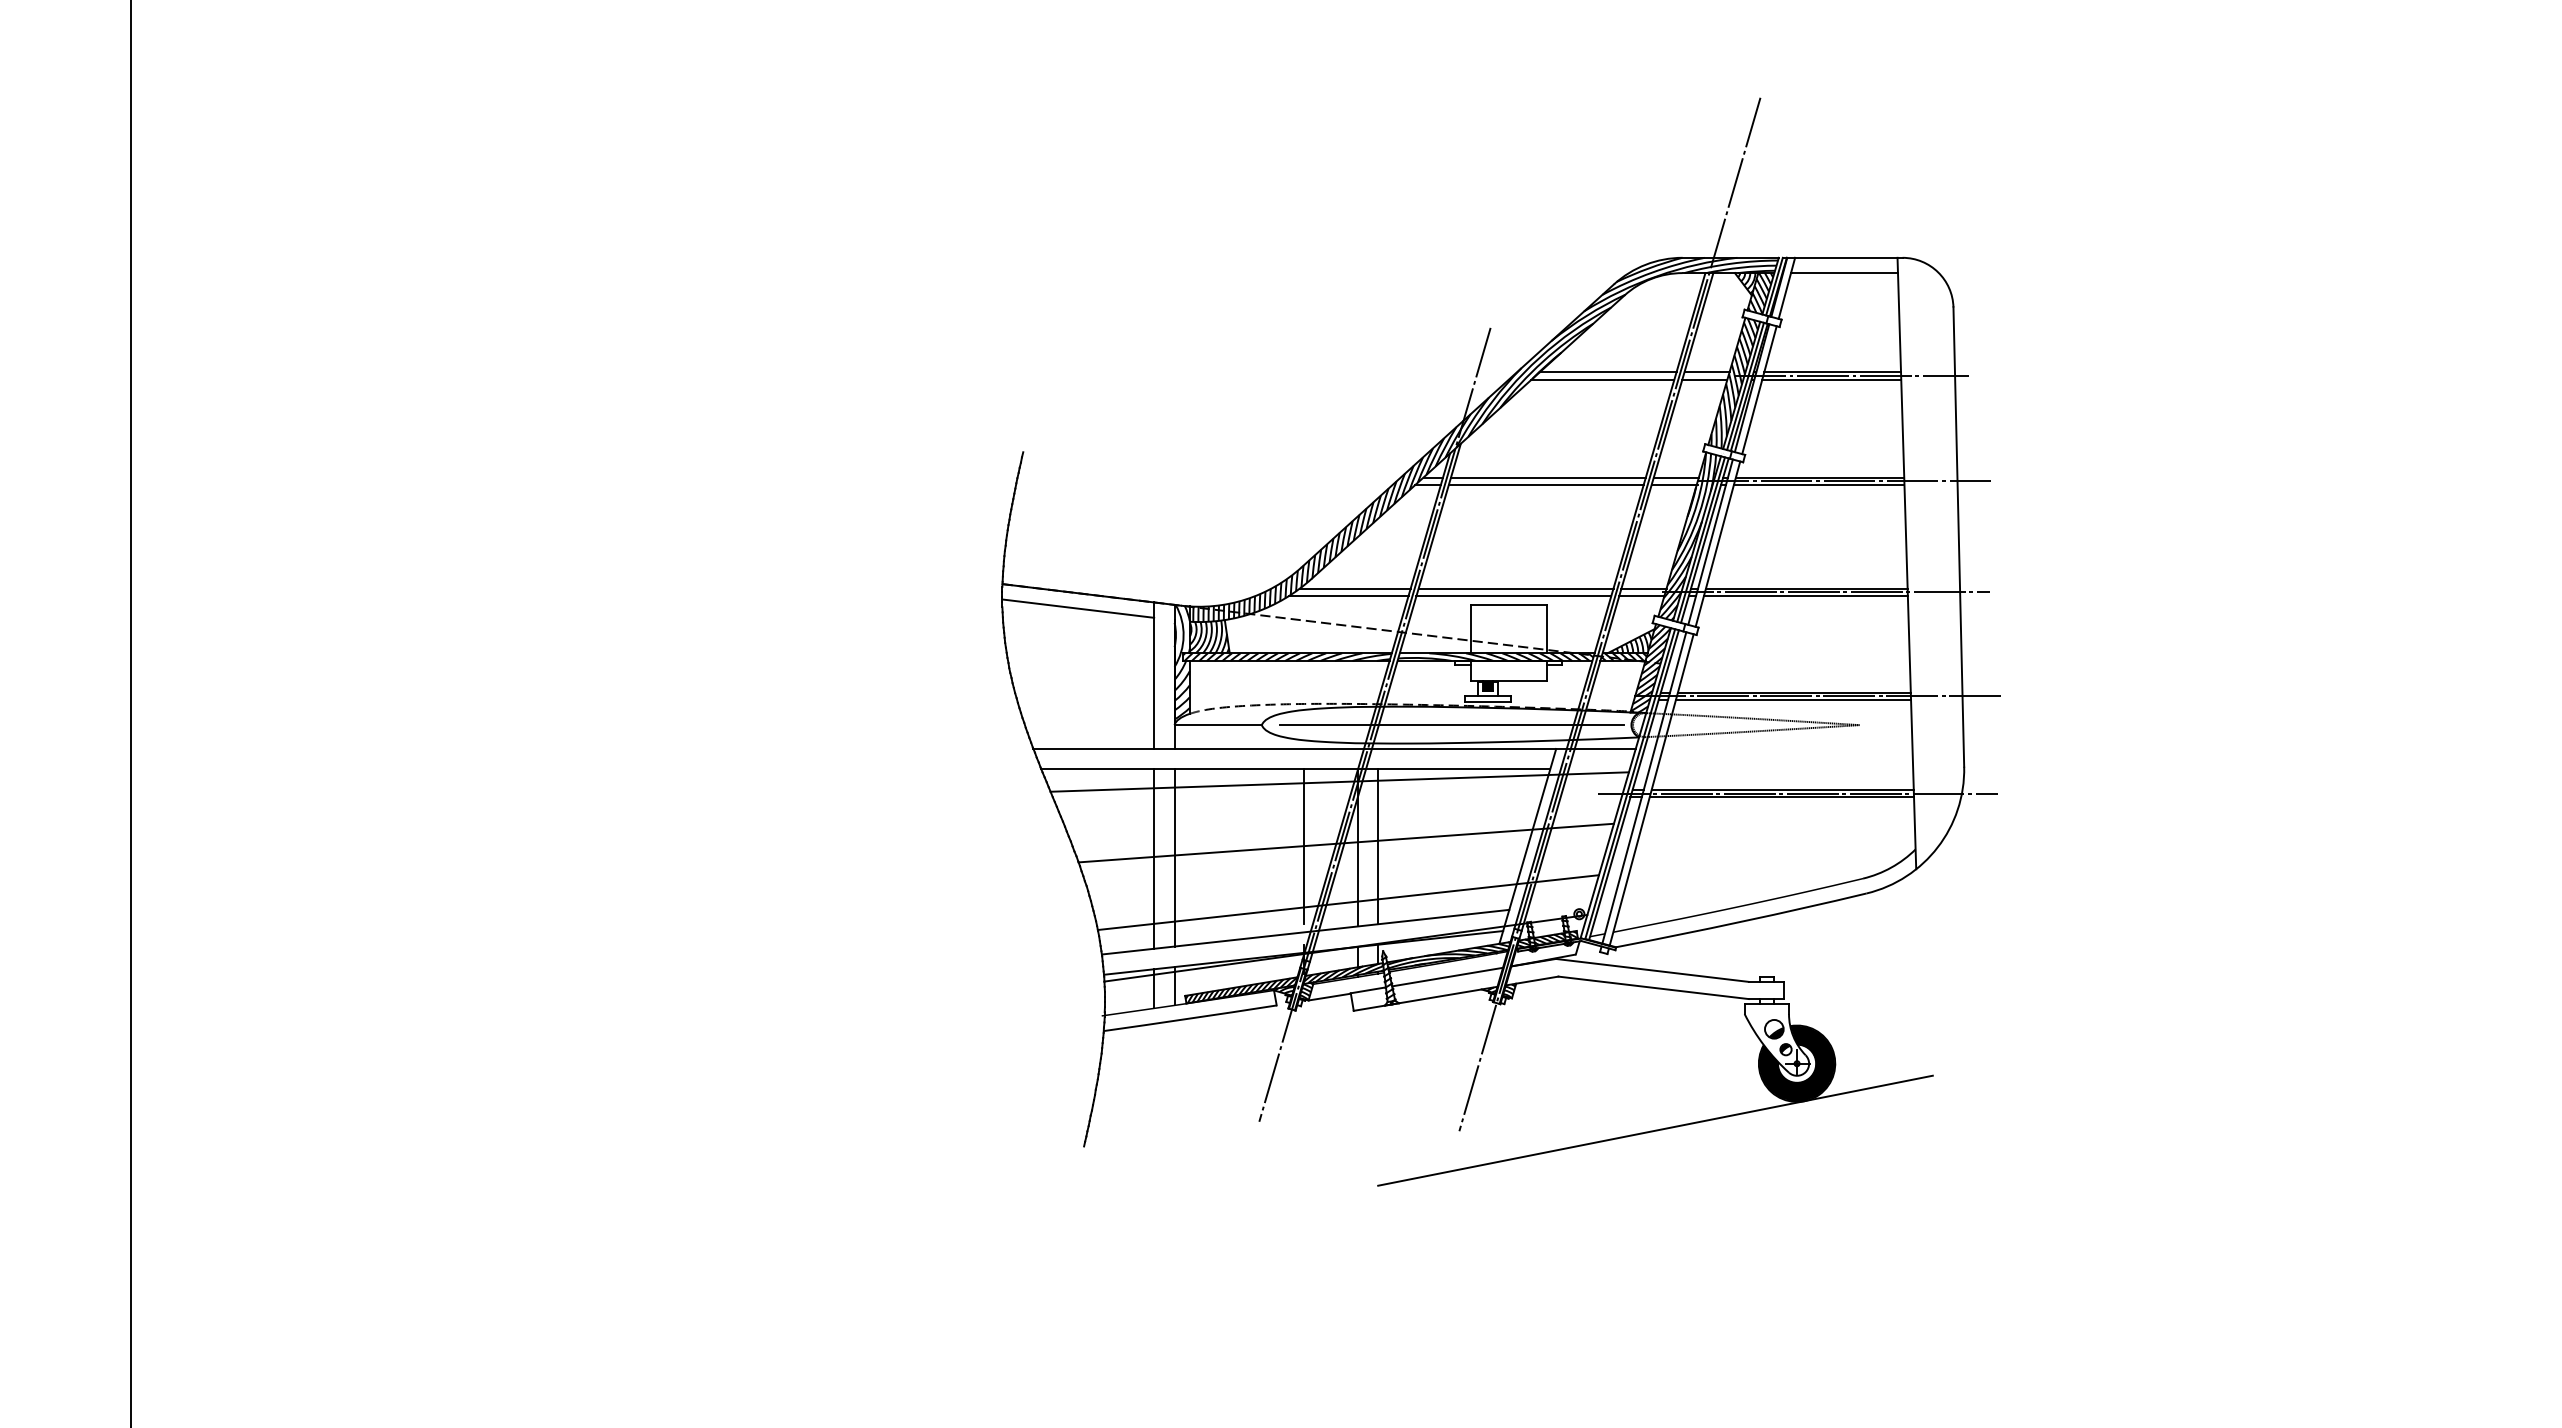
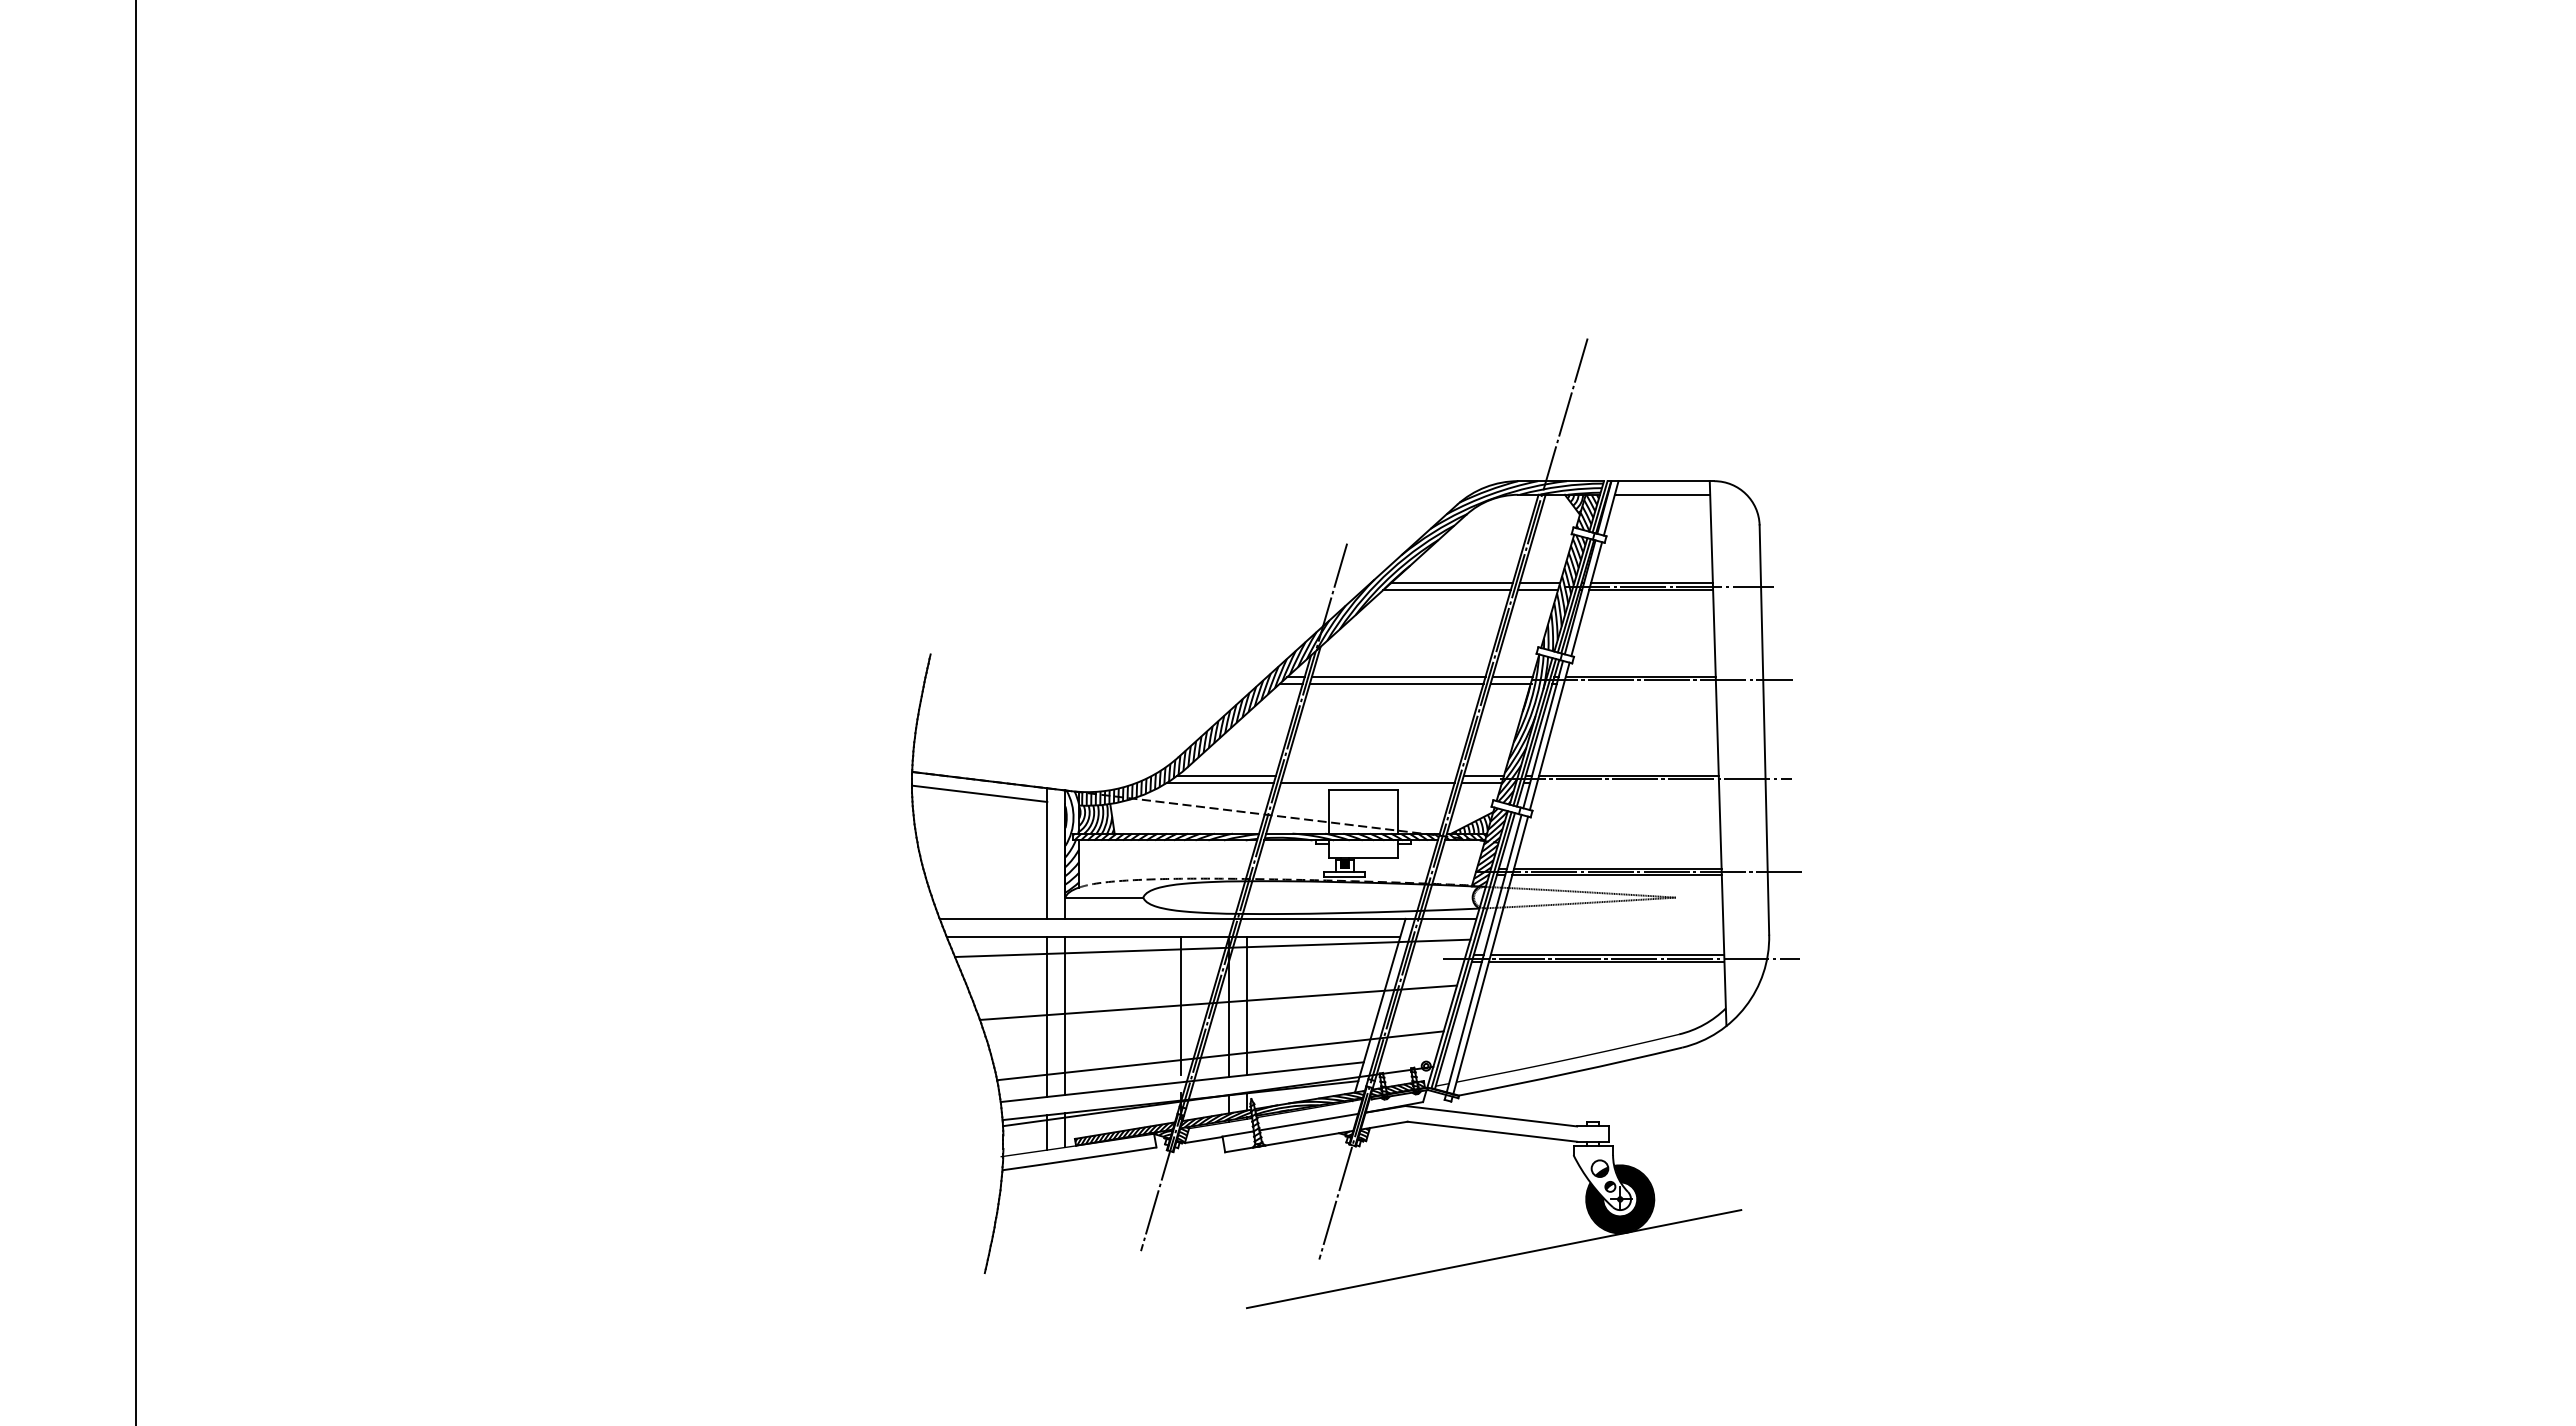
line: (1818, 484) -> (1639, 683), removed
line: (1515, 588) -> (1369, 775), removed
line: (1806, 595) -> (1628, 782), removed
line: (1451, 724) -> (1312, 897), removed

